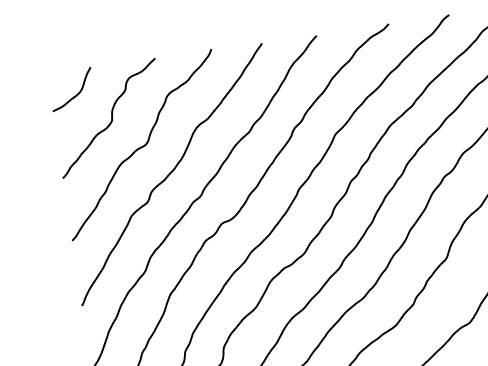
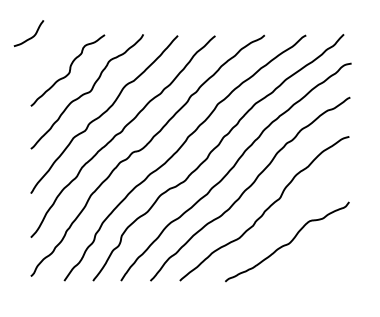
curve: (76, 93) -> (31, 36), moved

